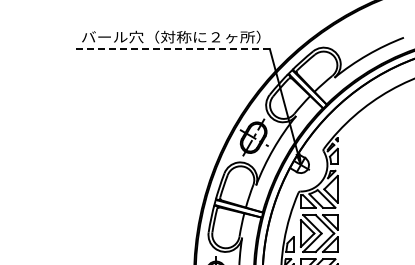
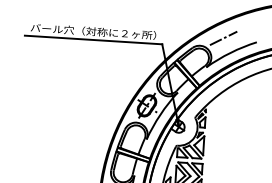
line: (356, 34) -> (223, 37), added
line: (172, 49) -> (93, 40), dashed -> solid

